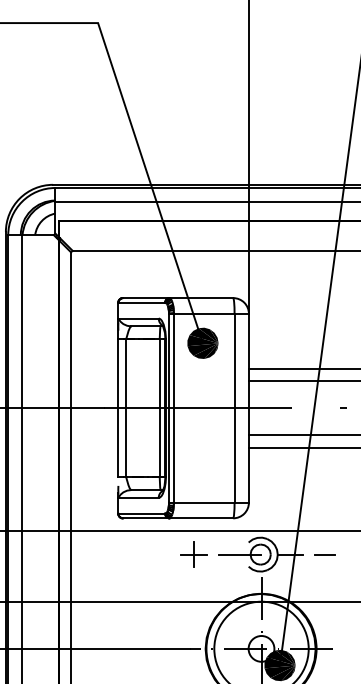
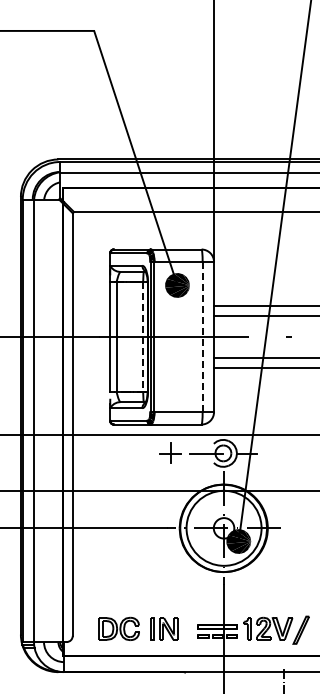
line: (234, 407) -> (202, 336), solid -> dashed
line: (160, 408) -> (143, 337), solid -> dashed
line: (323, 554) -> (273, 453), removed

